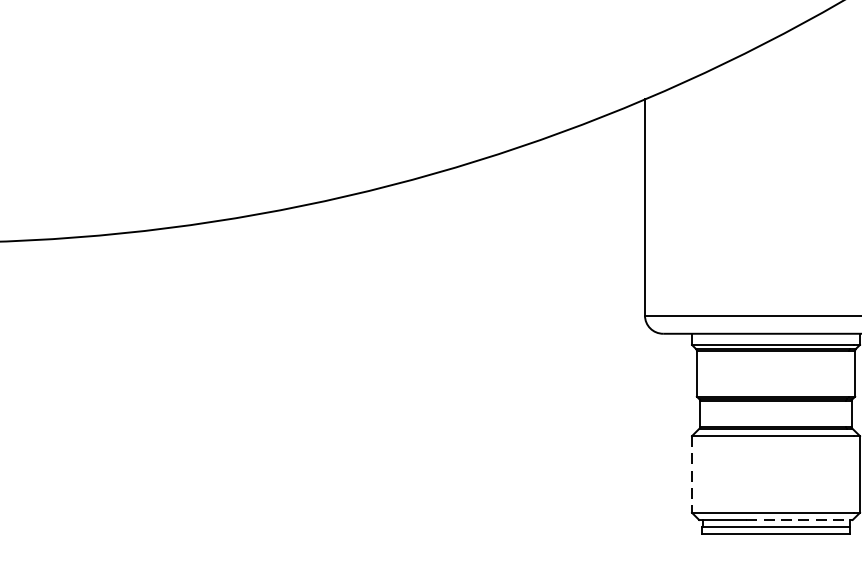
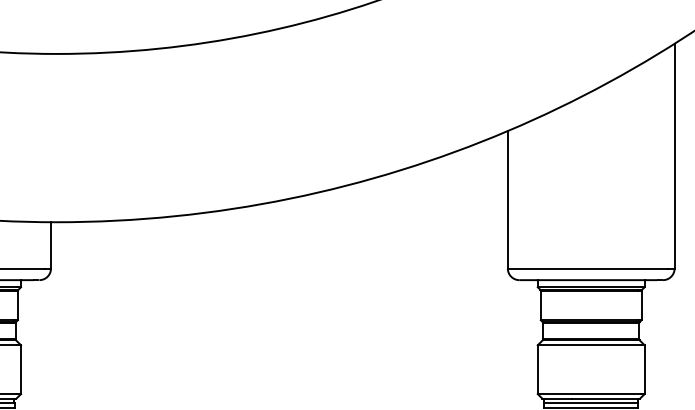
line: (691, 475) -> (537, 370), dashed -> solid
line: (800, 519) -> (606, 398), dashed -> solid

